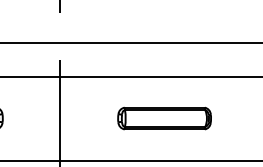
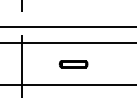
part: (164, 119) -> (73, 64), size x0.6

